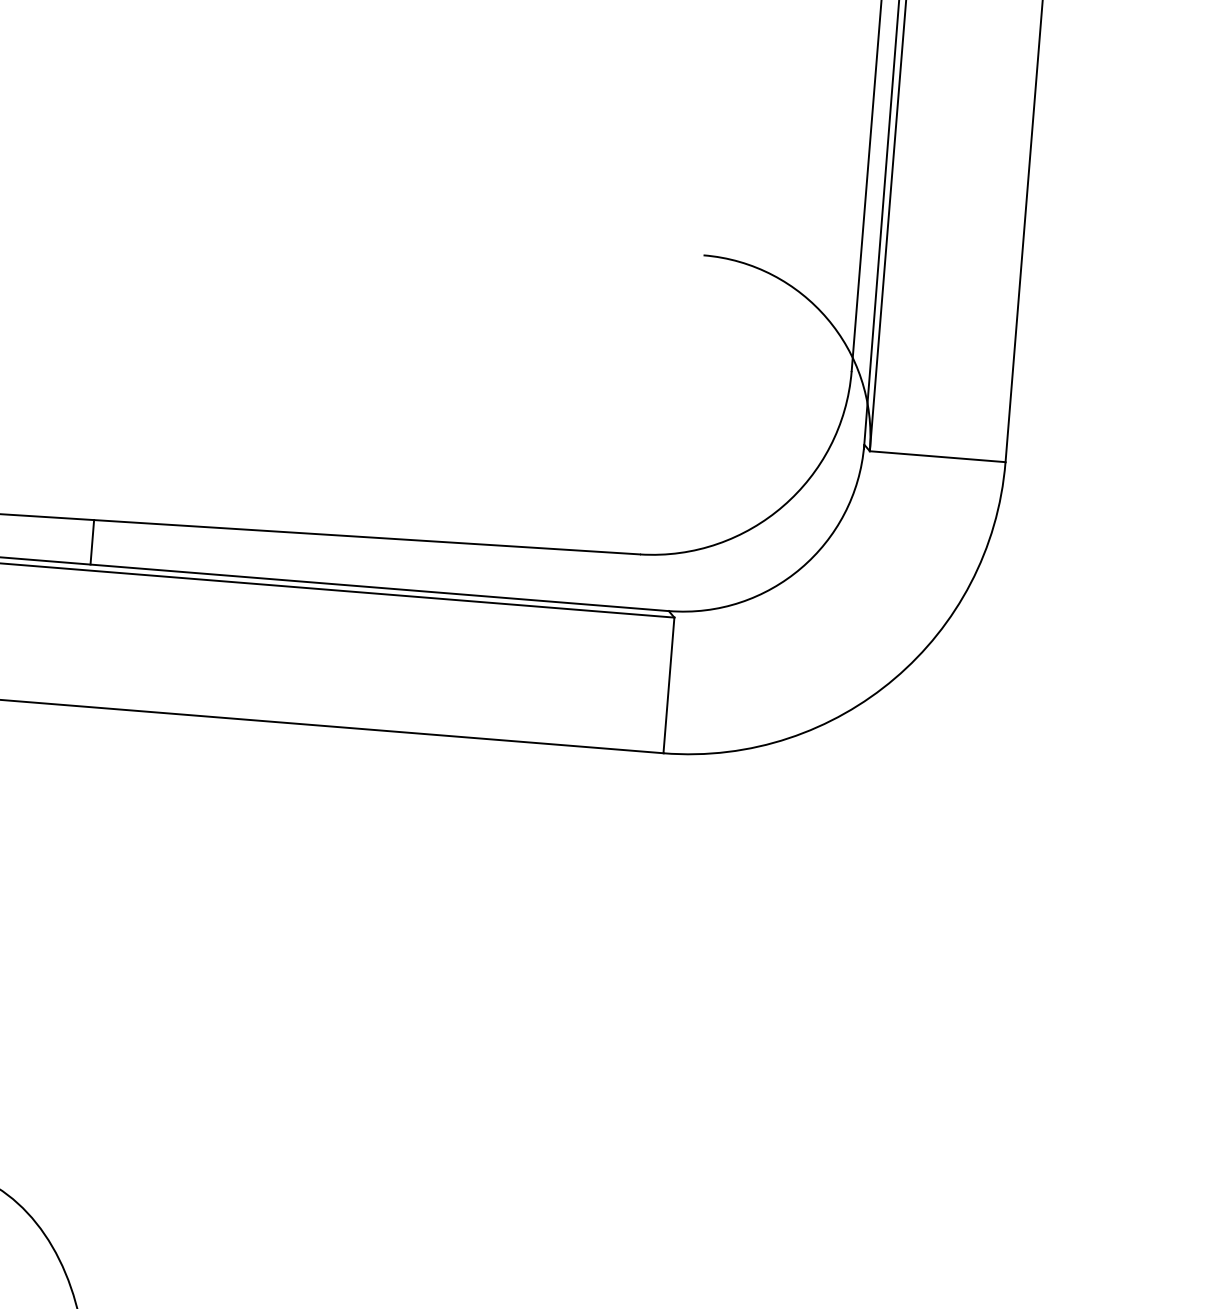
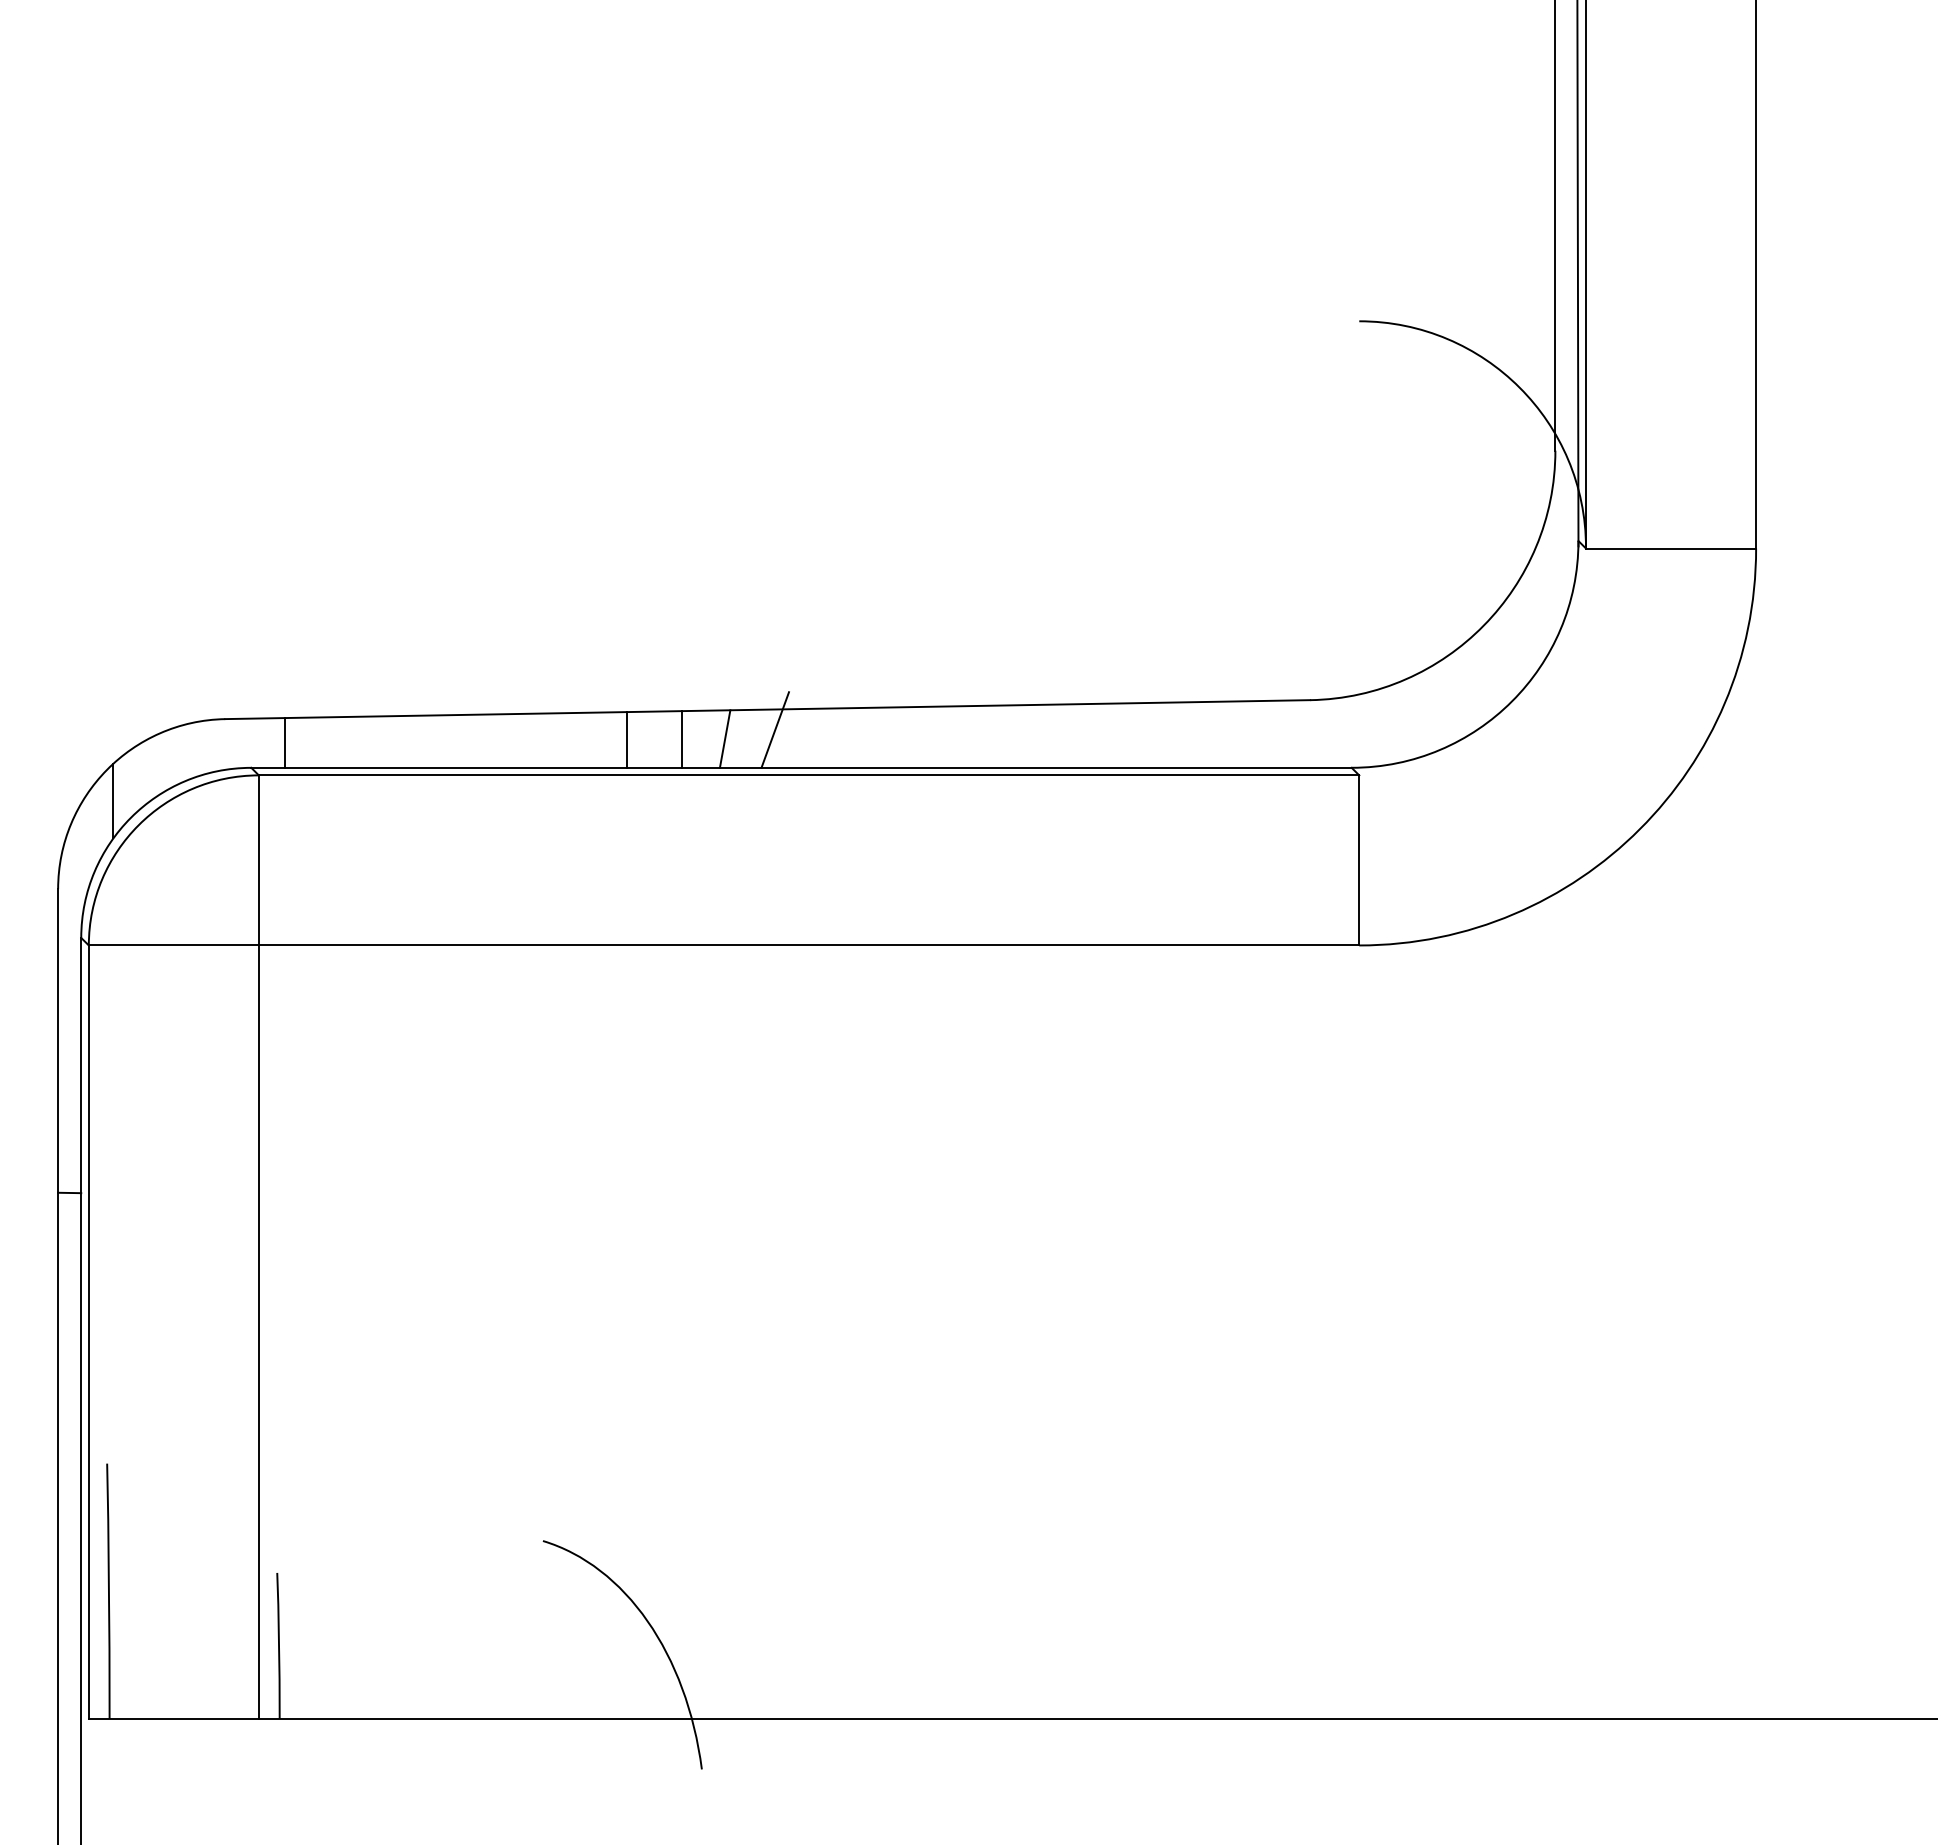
line: (211, 543) -> (775, 729), added
line: (136, 545) -> (681, 739), added
line: (170, 547) -> (724, 738), added

